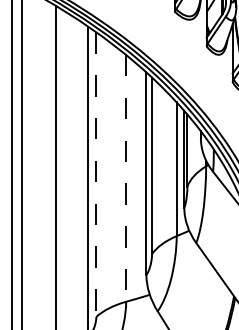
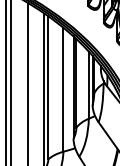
line: (96, 173) -> (48, 87), dashed -> solid
line: (126, 179) -> (63, 90), dashed -> solid

